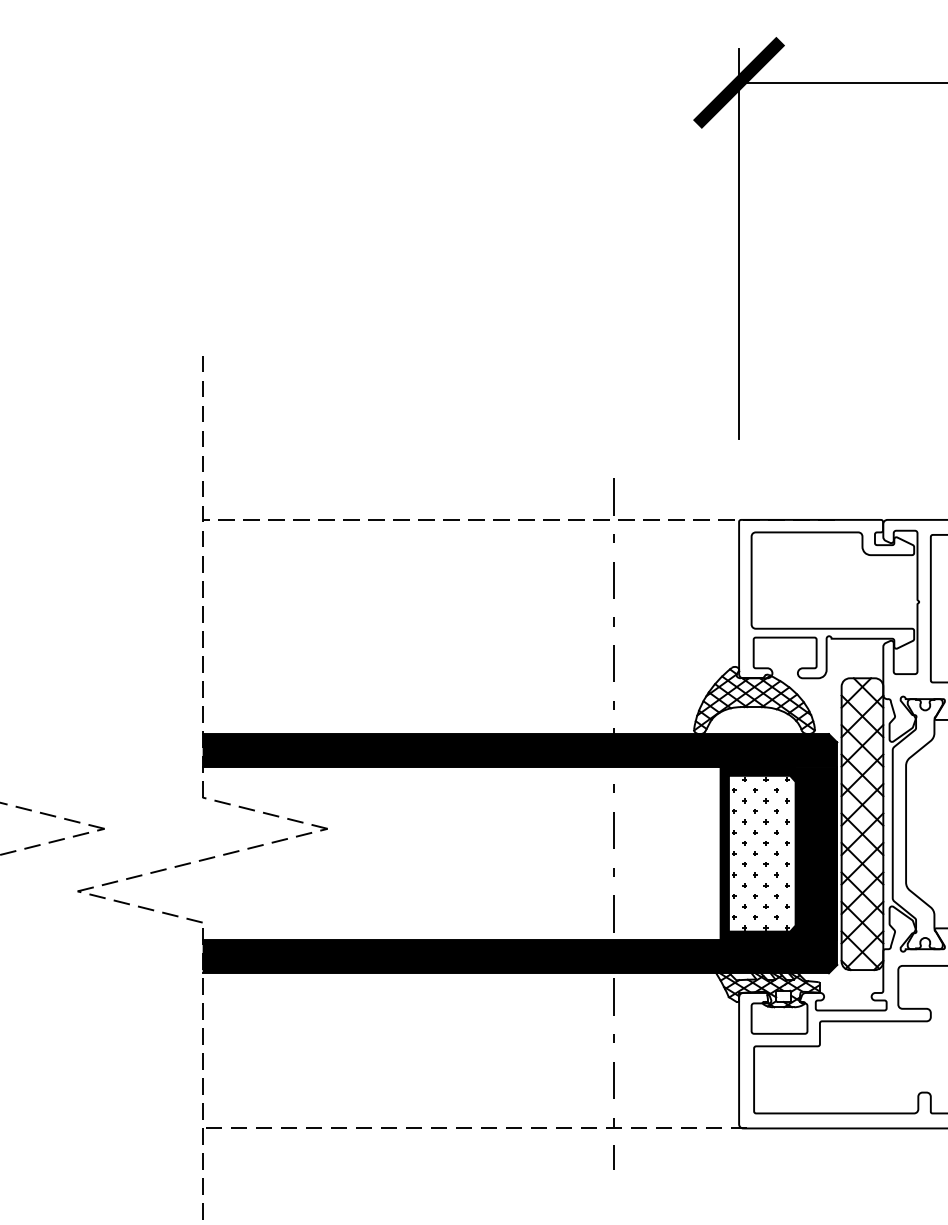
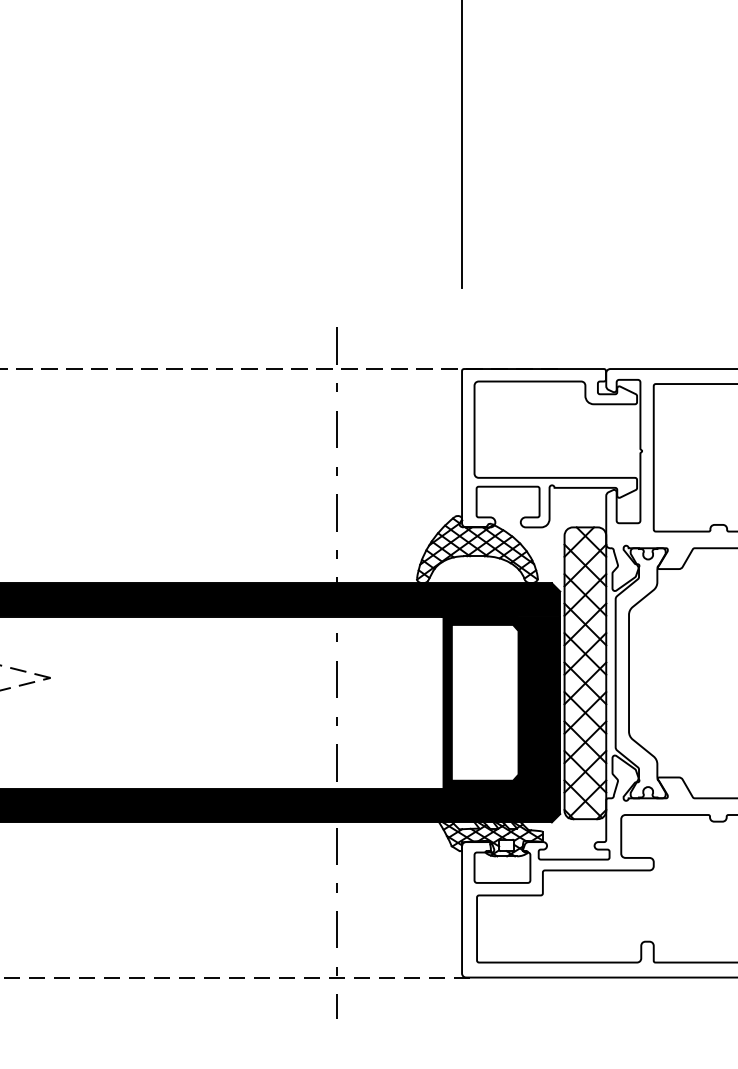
hatch: (763, 853) -> (486, 702), removed

